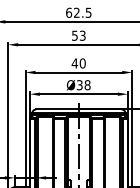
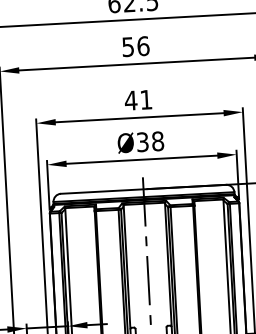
text: (82, 35) -> (142, 45), 53 -> 56
text: (82, 63) -> (145, 99), 40 -> 41

